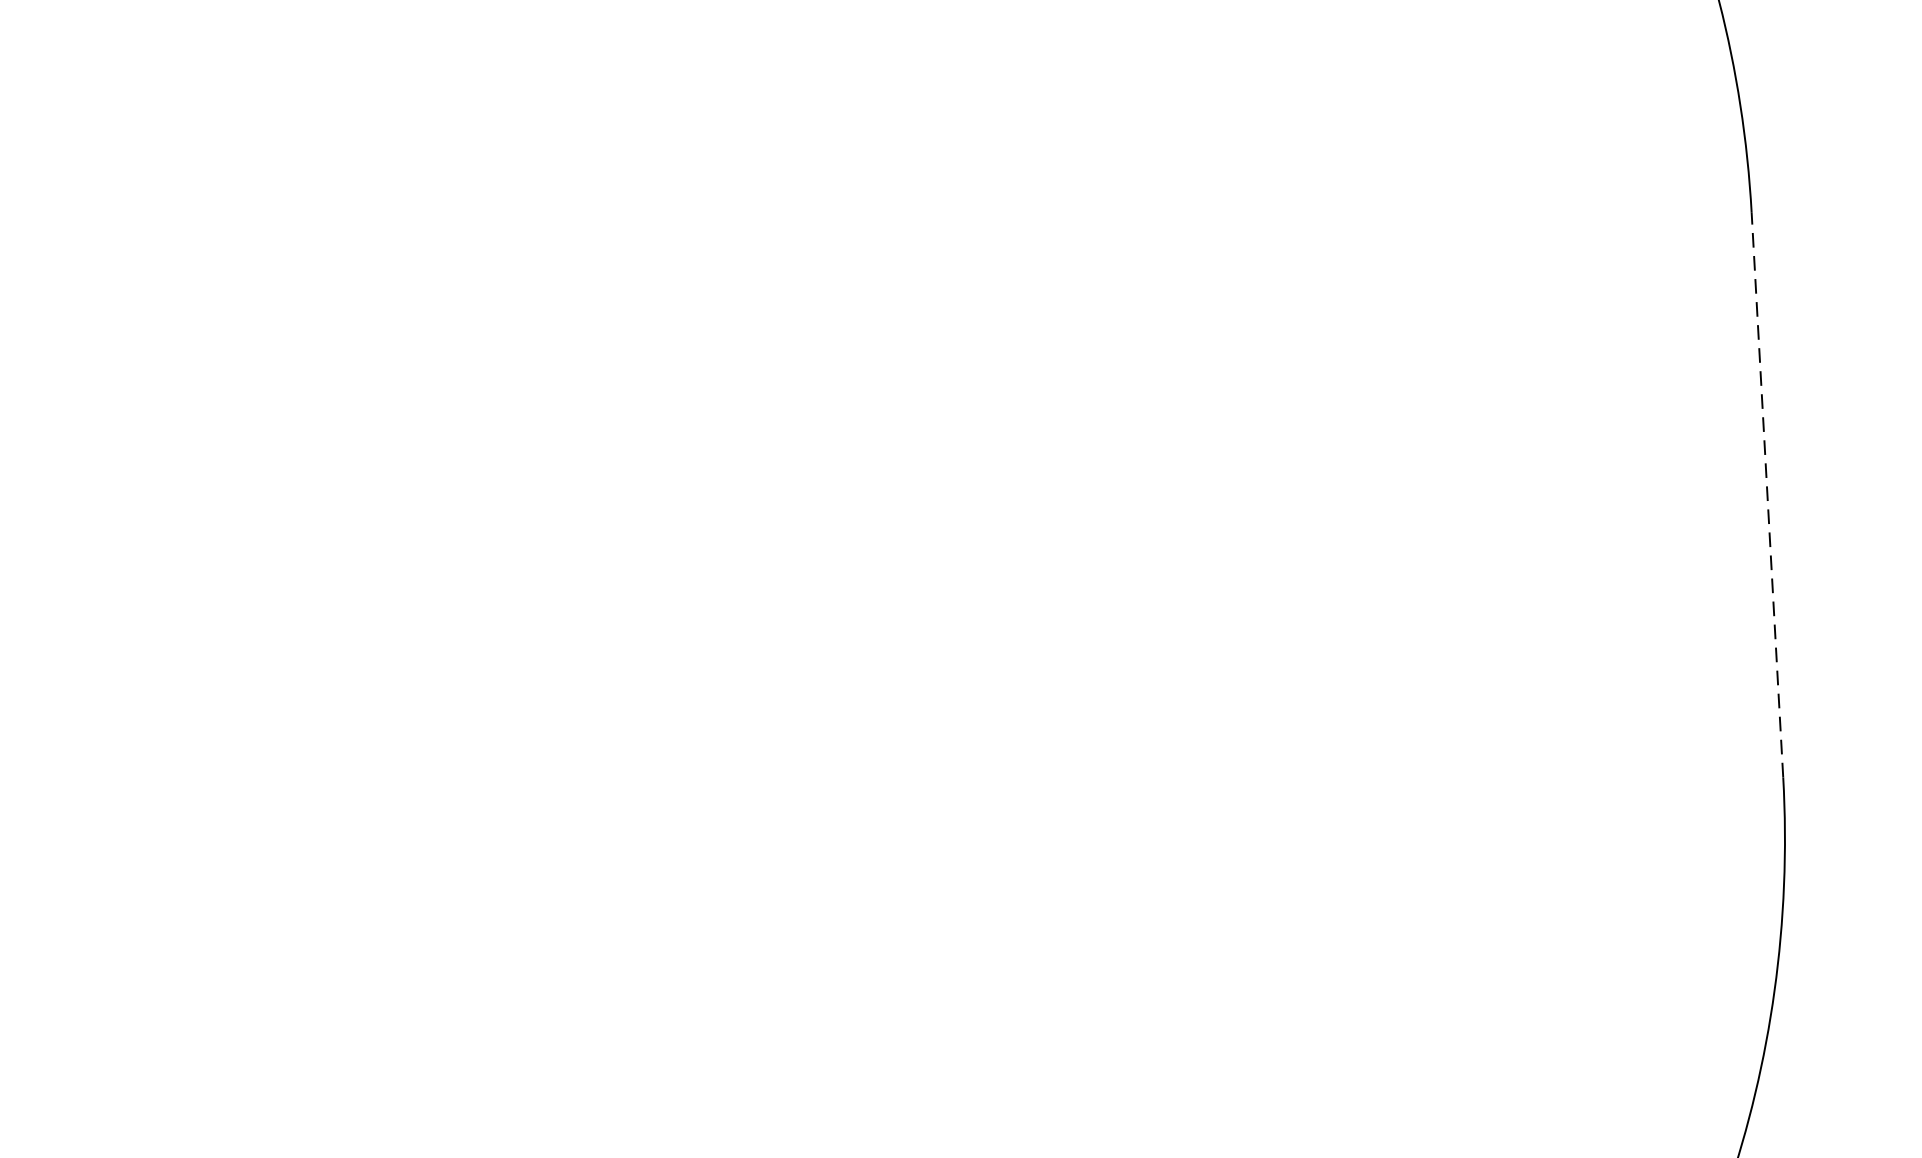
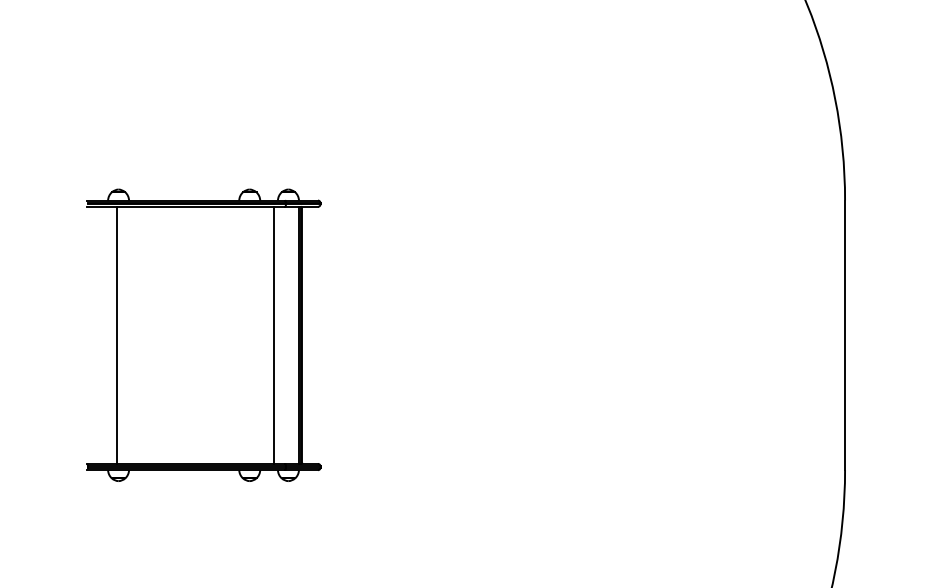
line: (1768, 495) -> (845, 335), dashed -> solid
part: (423, 568) -> (203, 334), added

